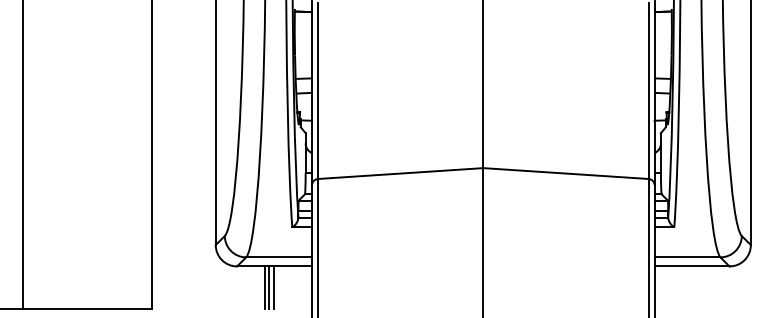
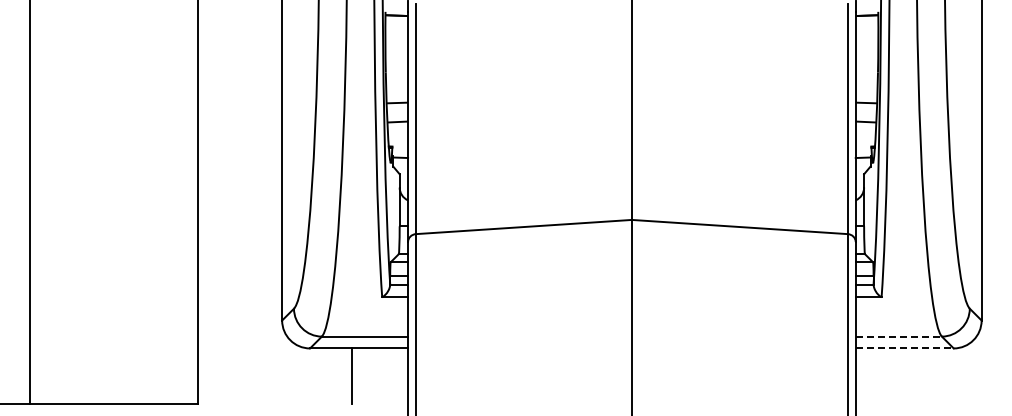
line: (688, 257) -> (899, 336), solid -> dashed
line: (691, 266) -> (904, 348), solid -> dashed
line: (264, 287) -> (346, 375), removed
line: (273, 287) -> (357, 375), removed

